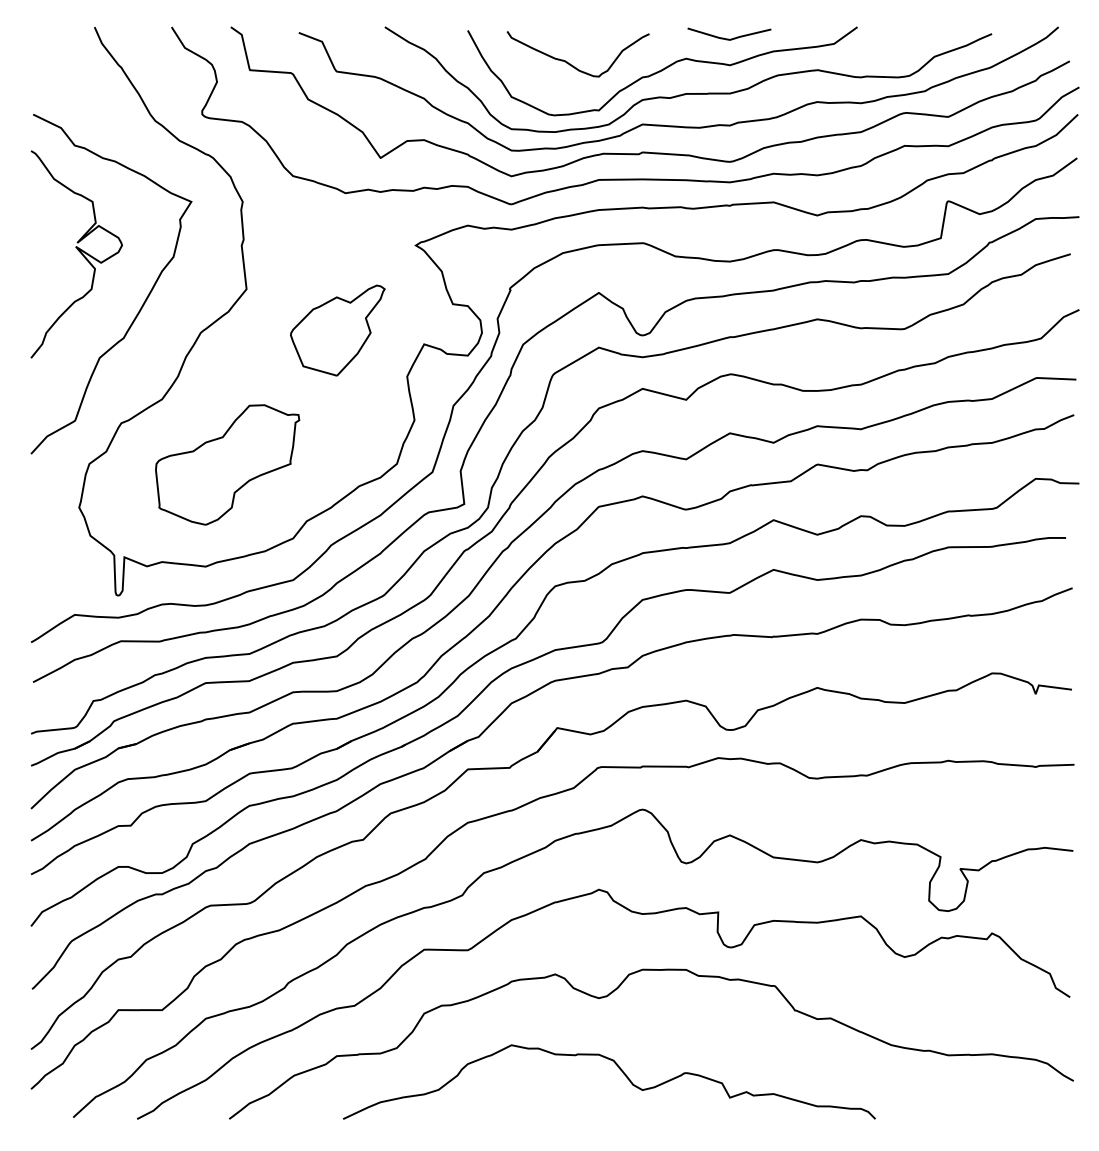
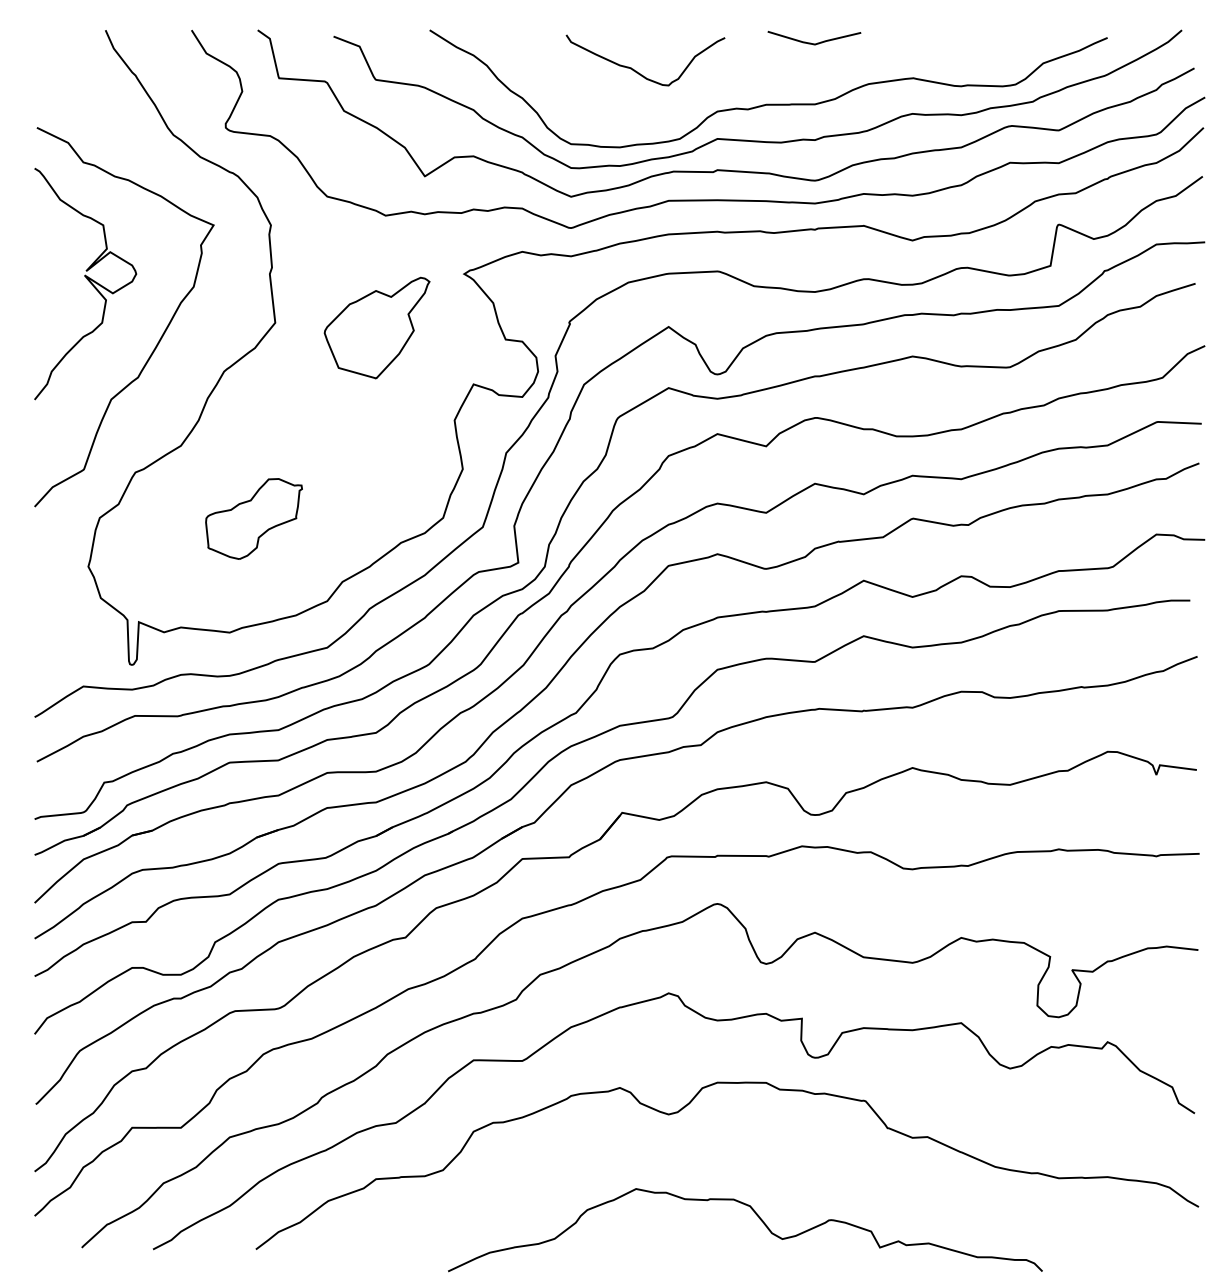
curve: (662, 71) -> (739, 79), removed
part: (337, 330) -> (376, 327), moved
part: (227, 464) -> (253, 518), size x0.6
curve: (622, 1072) -> (759, 1219), moved

